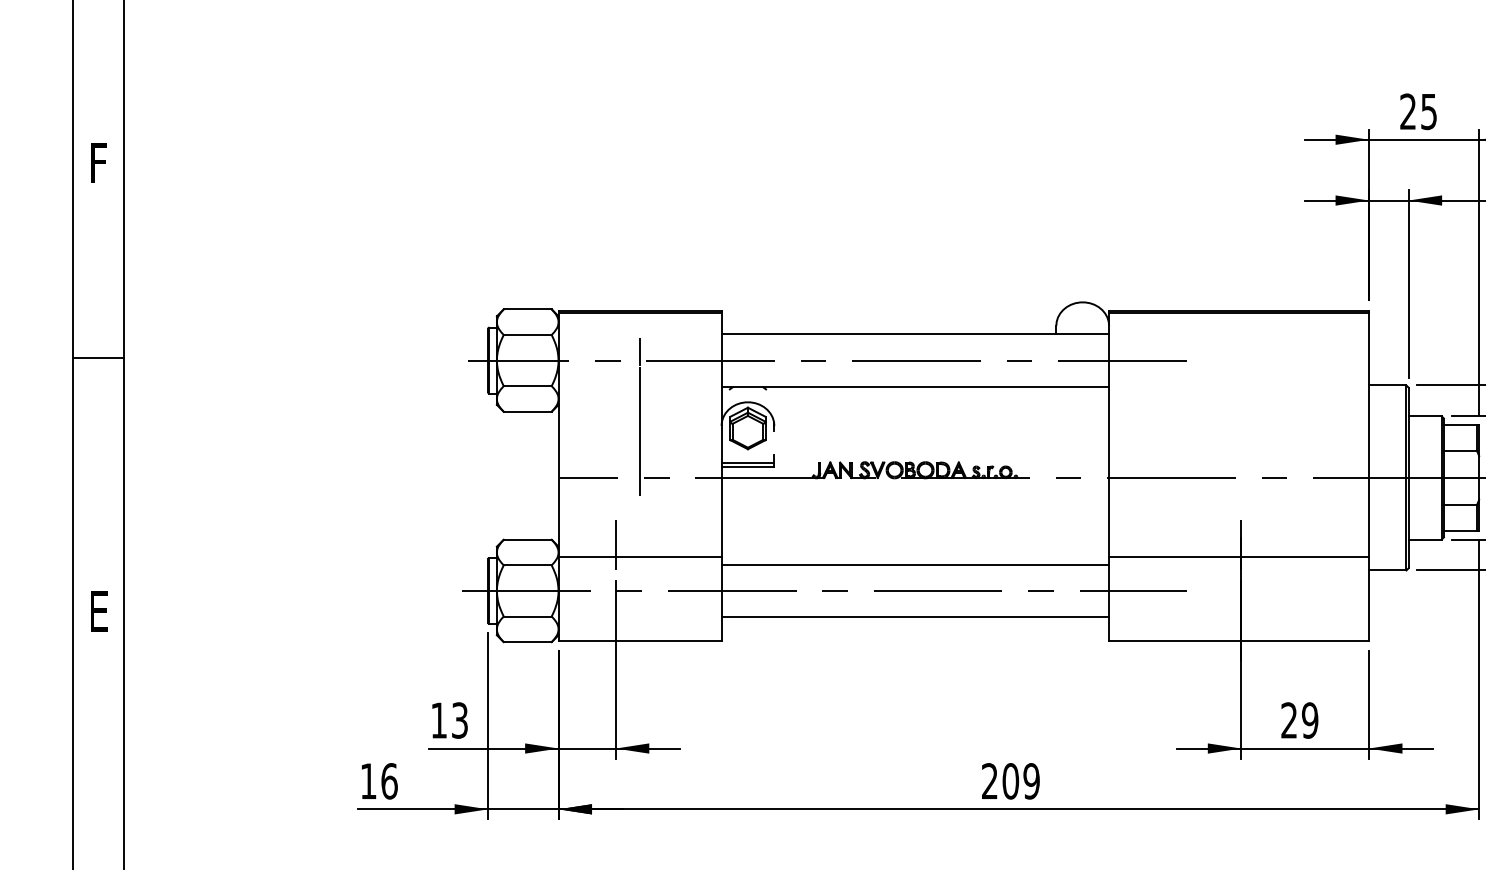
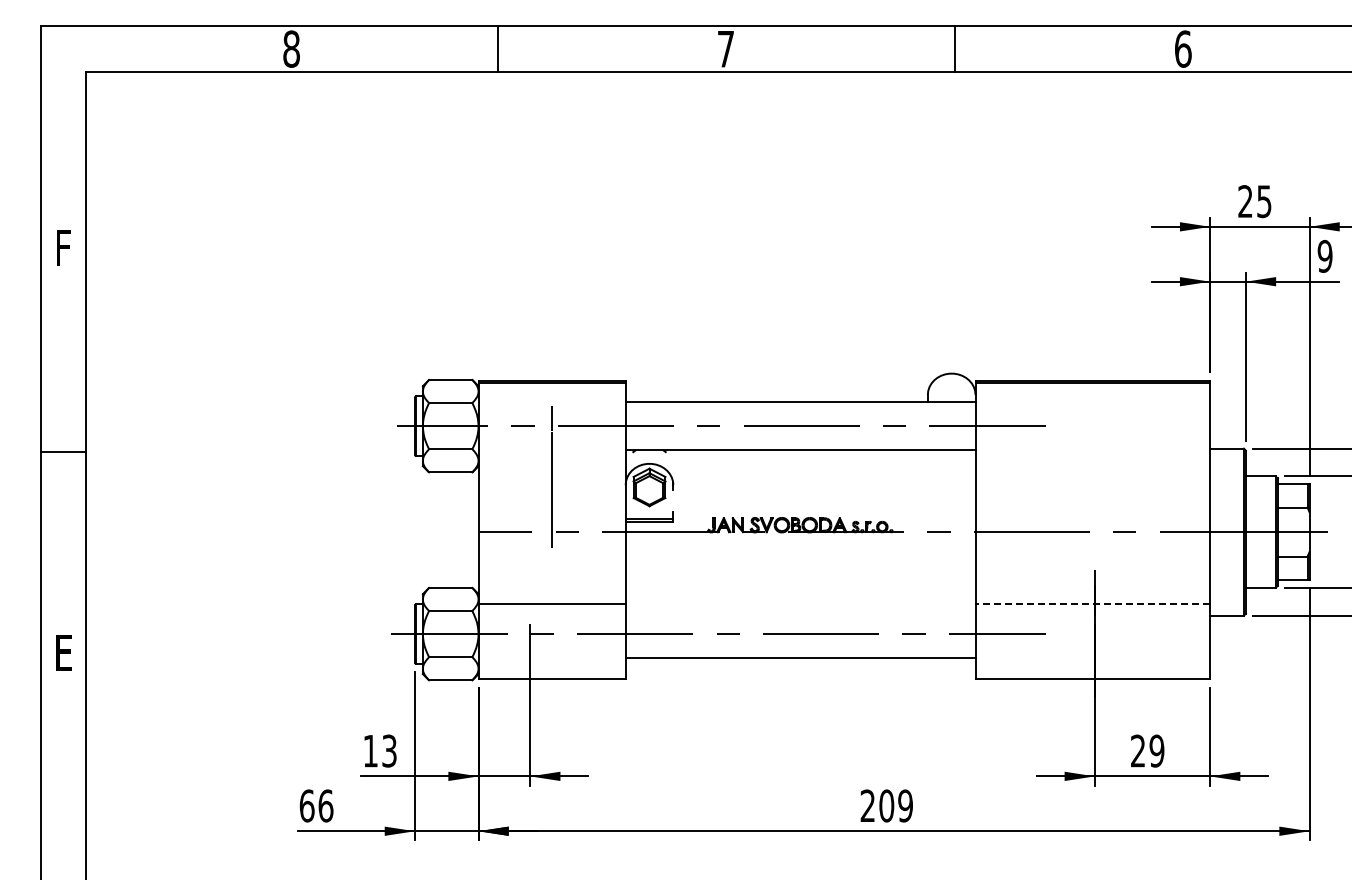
line: (98, 358) -> (63, 452), moved
line: (616, 544) -> (530, 592), removed
line: (1238, 557) -> (1092, 603), solid -> dashed
line: (915, 564) -> (800, 610), removed
text: (367, 780) -> (306, 805), 16 -> 66

